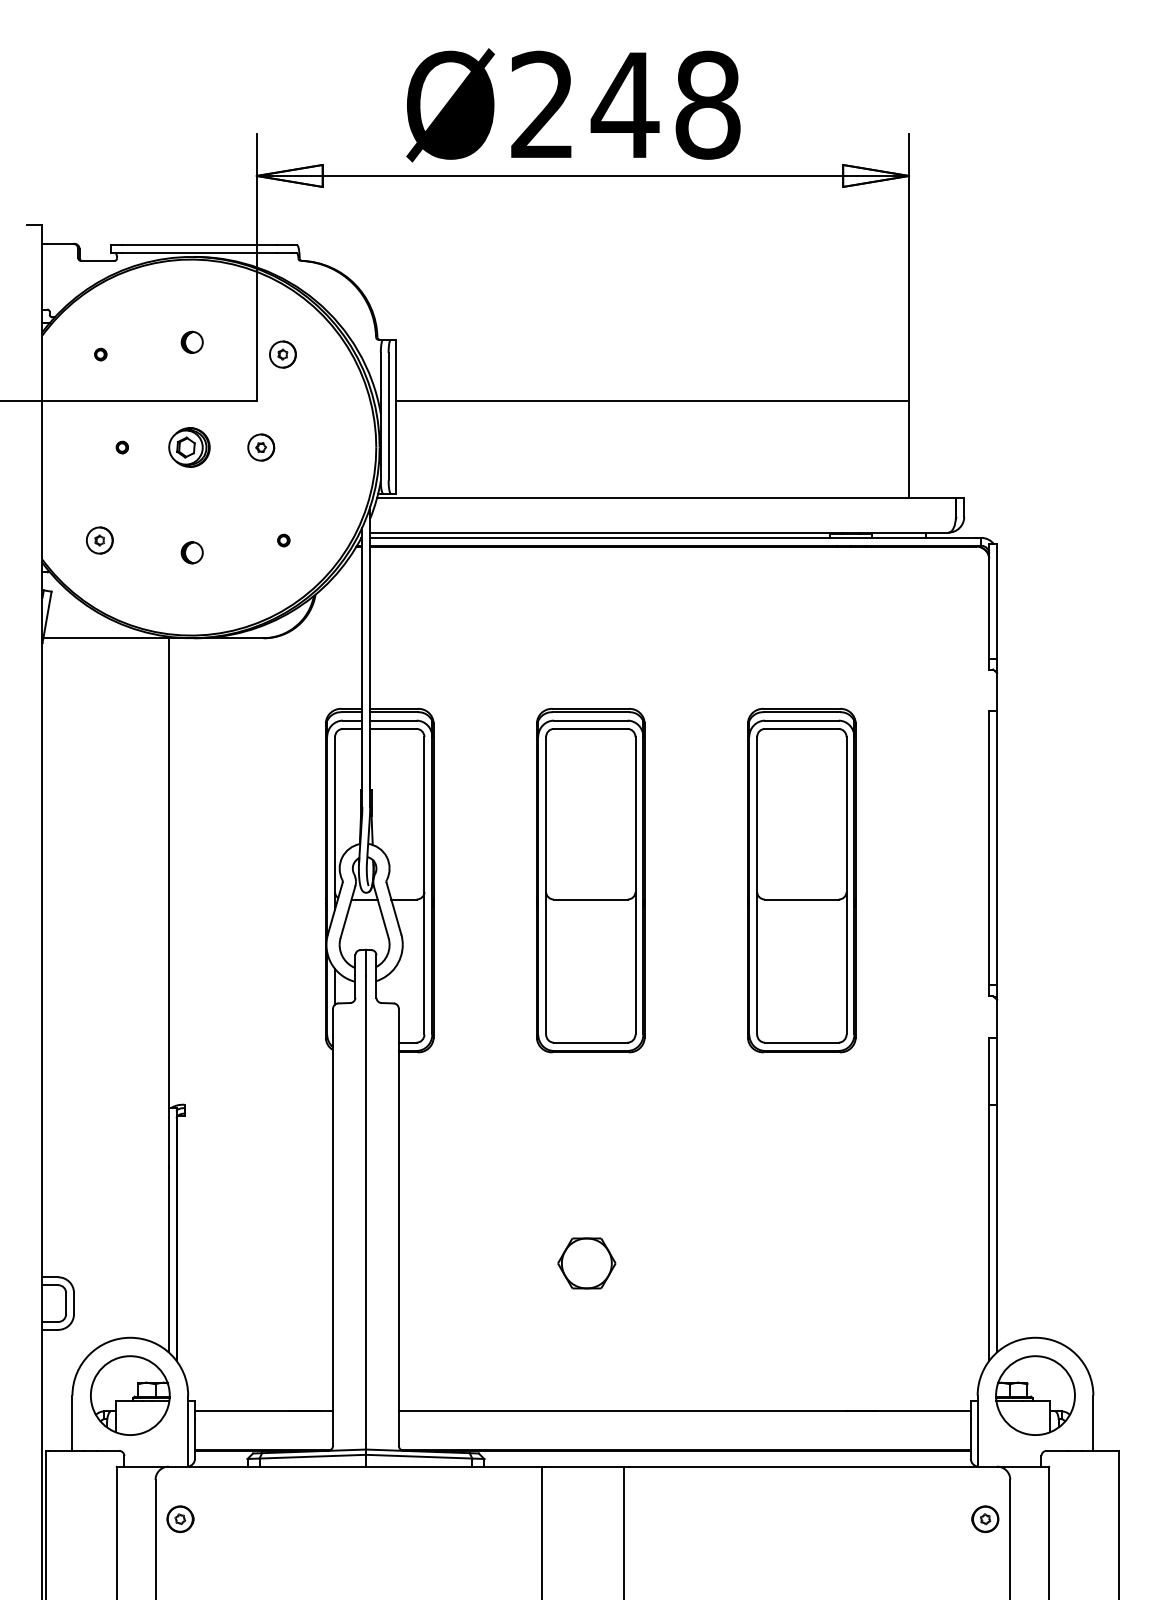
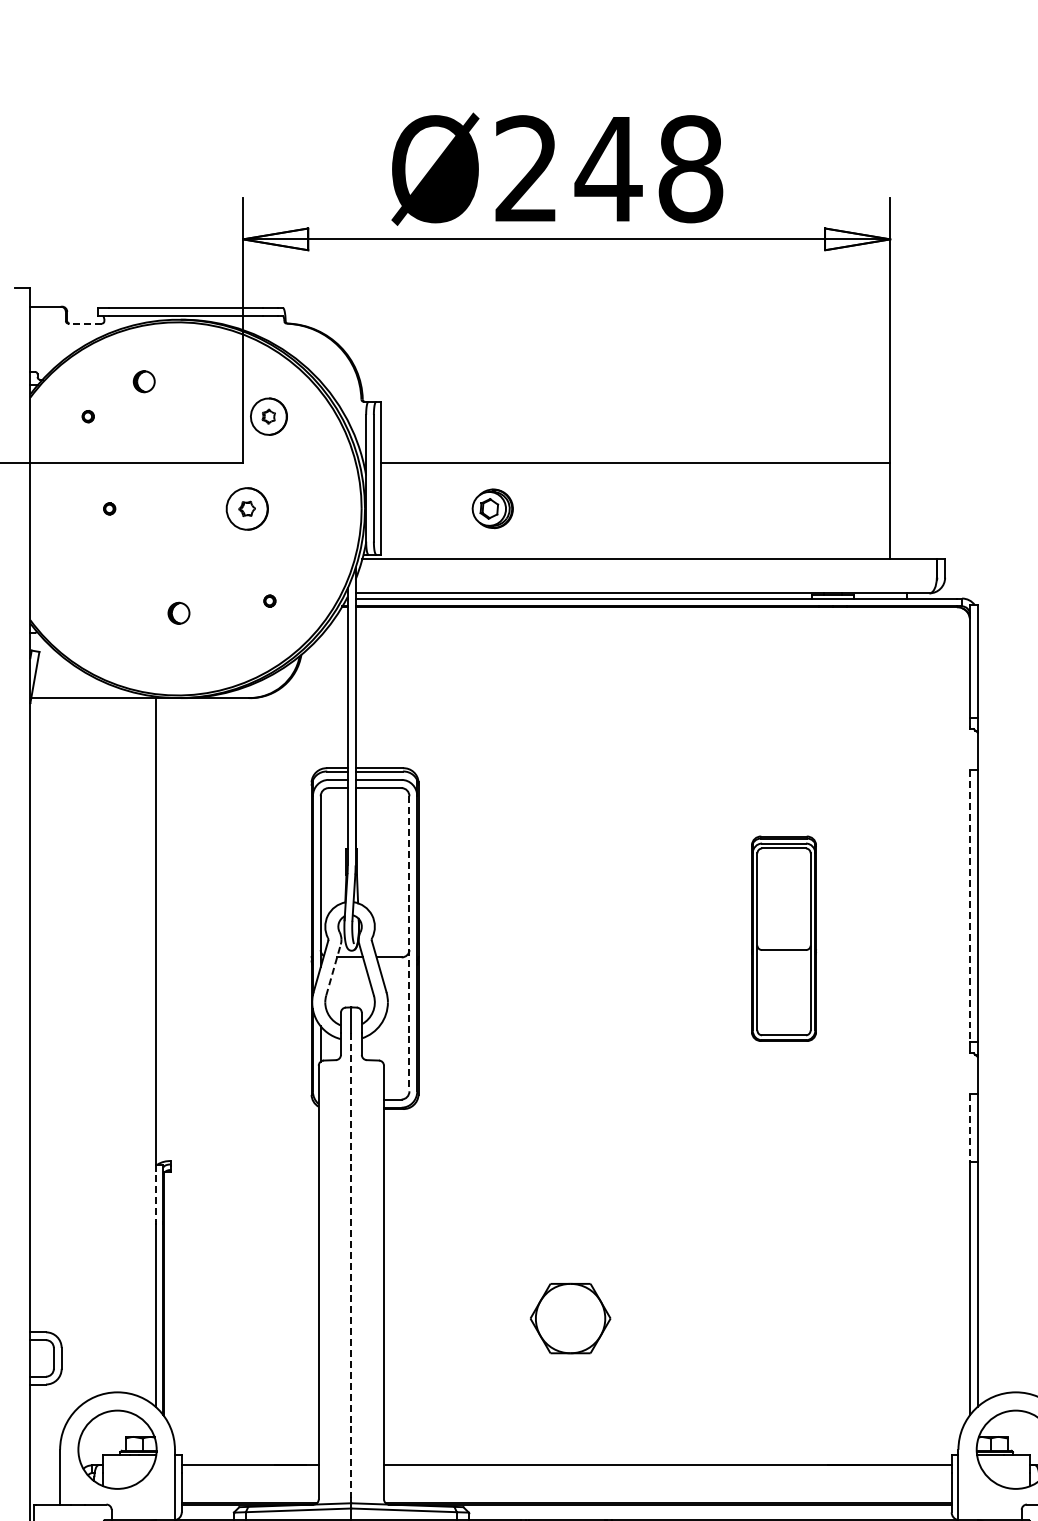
line: (97, 260) -> (84, 323), solid -> dashed
part: (191, 341) -> (143, 380), moved
part: (282, 354) -> (268, 416), size x1.4
part: (189, 447) -> (492, 508), moved
part: (261, 447) -> (247, 508), size x1.6
part: (99, 540) -> (86, 601), removed
line: (989, 848) -> (970, 906), solid -> dashed
part: (590, 880) -> (574, 938), removed
part: (801, 880) -> (783, 938), size x0.6
line: (424, 885) -> (409, 943), solid -> dashed
line: (347, 912) -> (333, 970), solid -> dashed
line: (989, 1071) -> (970, 1128), solid -> dashed
line: (168, 1137) -> (155, 1193), solid -> dashed
line: (365, 1210) -> (350, 1266), solid -> dashed
part: (586, 1263) -> (570, 1318), size x1.4

